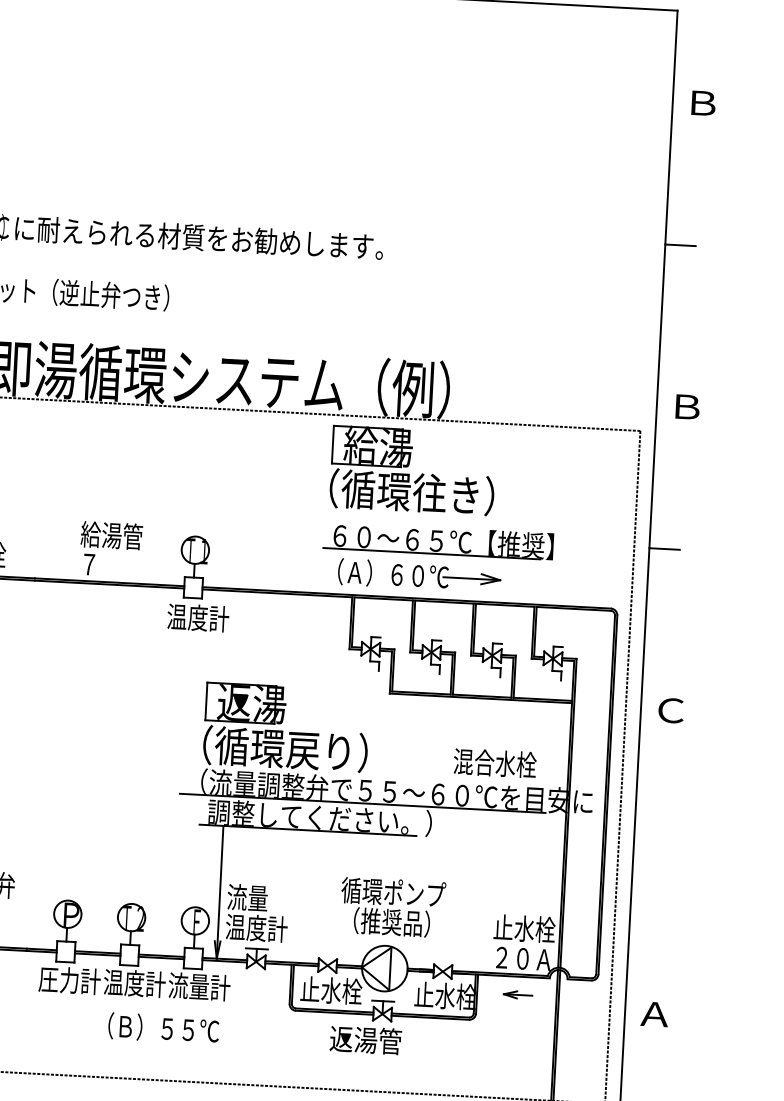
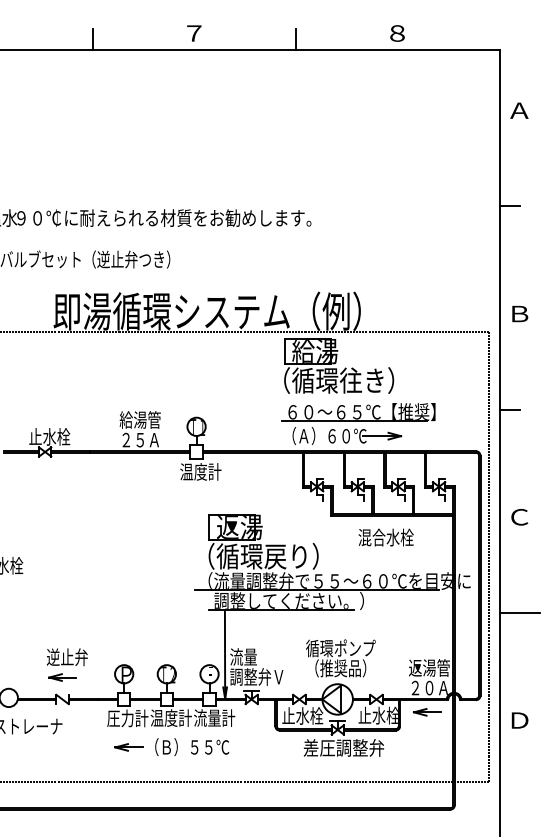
text: (702, 102) -> (519, 110), Ｂ -> Ａ
text: (110, 564) -> (140, 439), ７ -> ２５Ａ
text: (494, 763) -> (385, 537), moved
line: (663, 852) -> (519, 612), added
text: (265, 927) -> (256, 676), 温度計 -> 調整弁Ｖ
text: (524, 928) -> (429, 667), 止水栓 -> 返湯管
part: (518, 995) -> (427, 712), size x1.43
text: (654, 1014) -> (519, 720), Ａ -> Ｄ
part: (68, 1024) -> (128, 747), added
text: (389, 1040) -> (343, 747), 返湯管 -> 差圧調整弁

